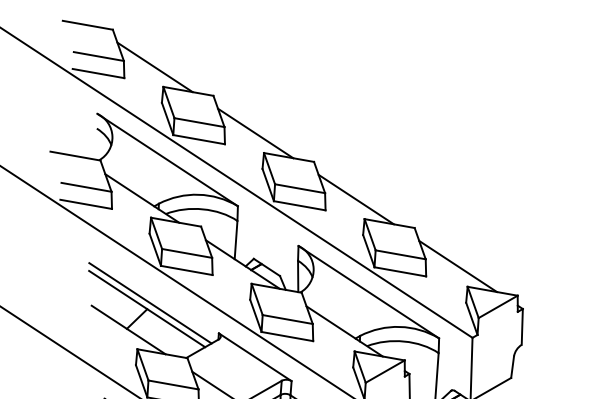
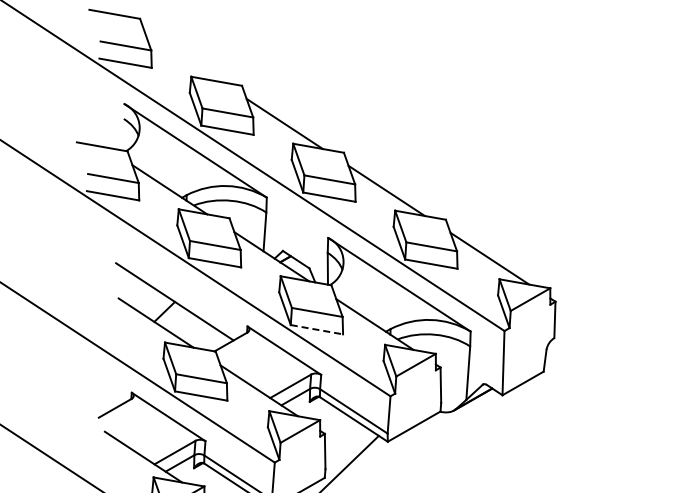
line: (154, 66) -> (182, 56), removed
line: (150, 302) -> (178, 295), removed
line: (286, 336) -> (316, 329), solid -> dashed

